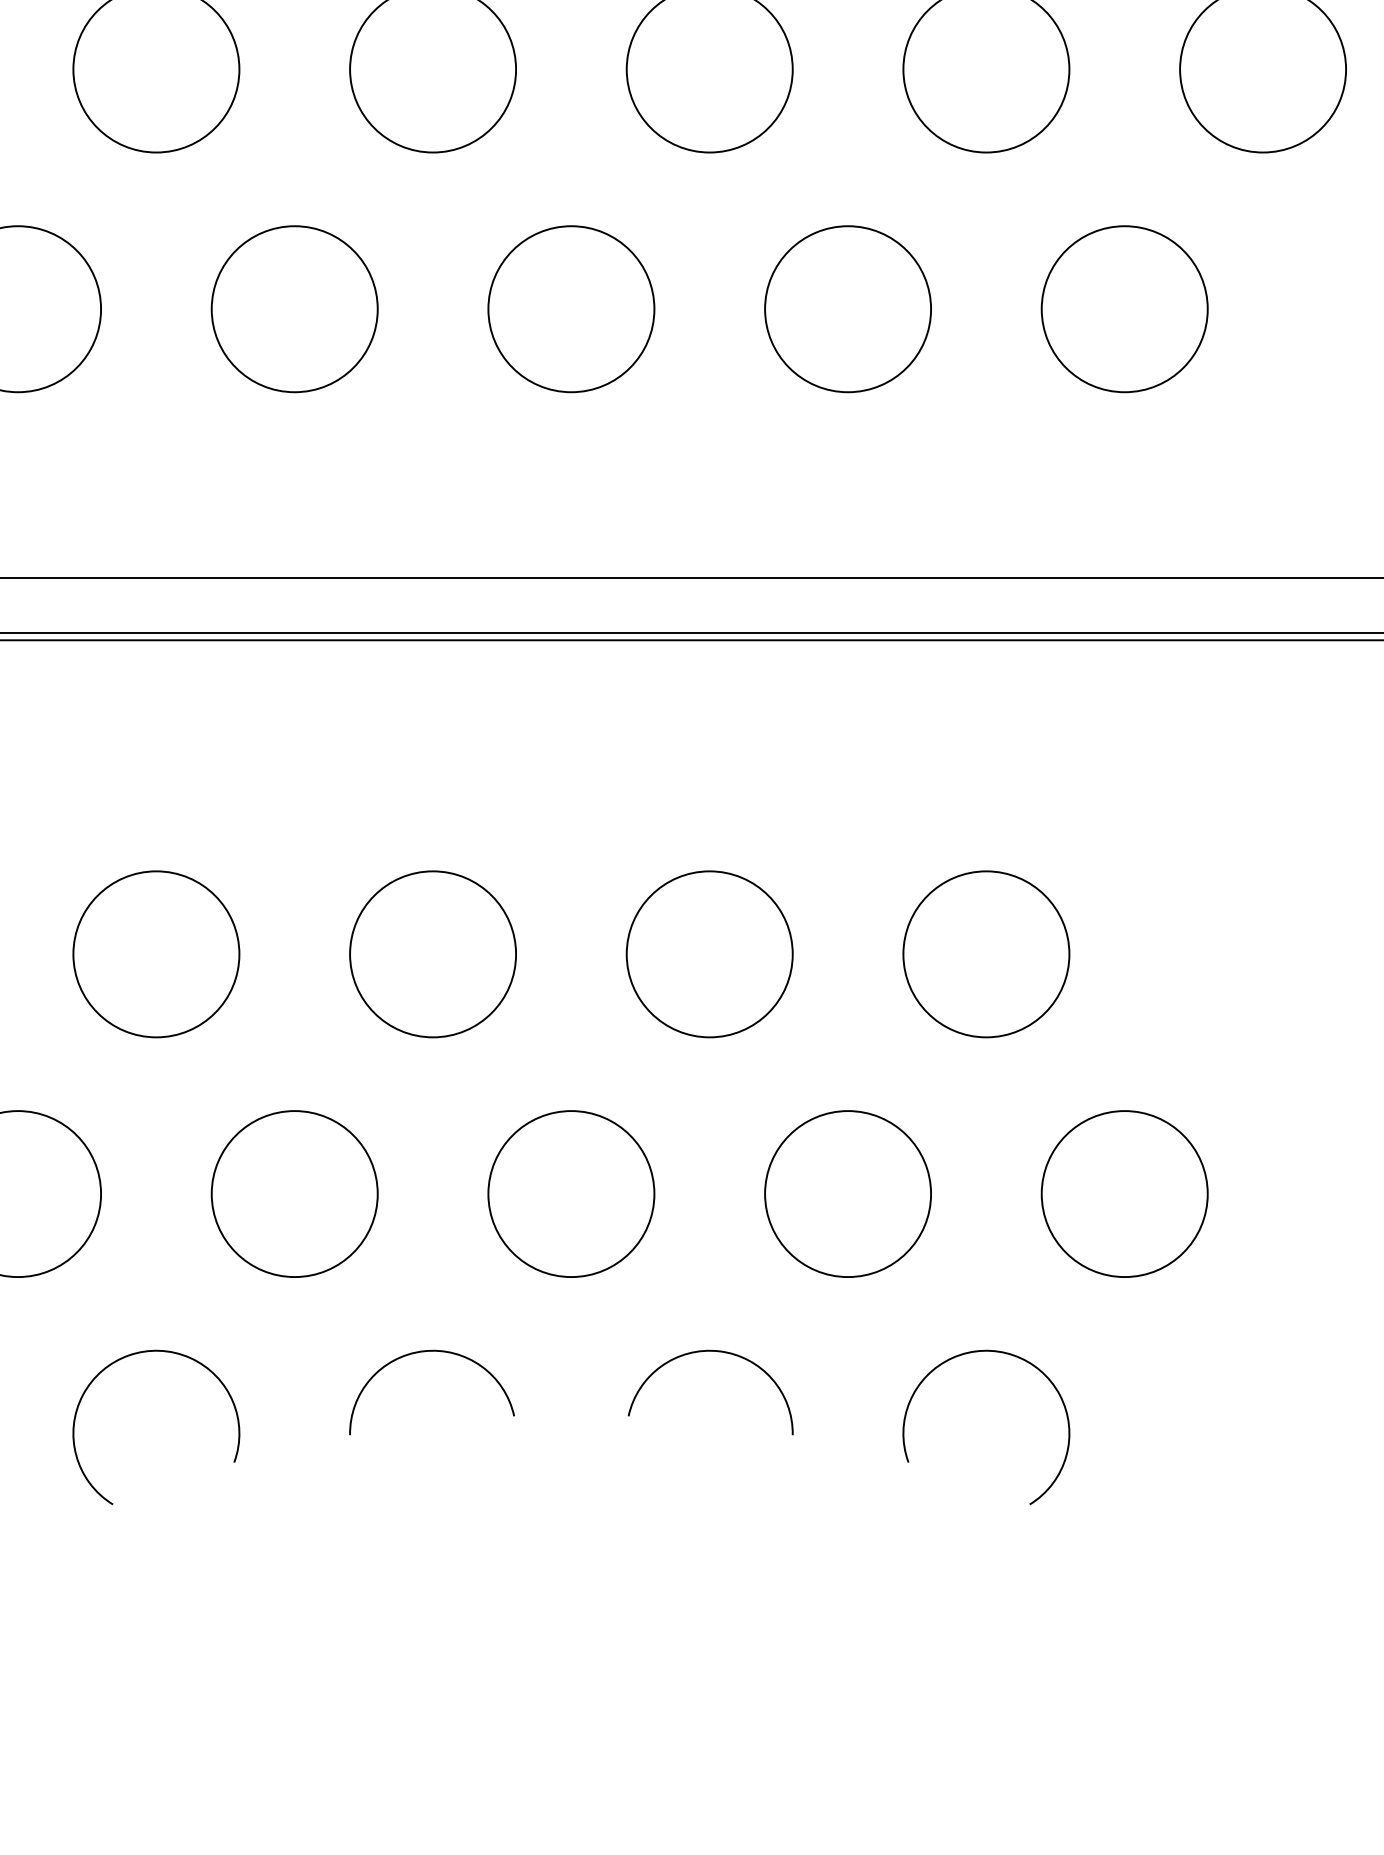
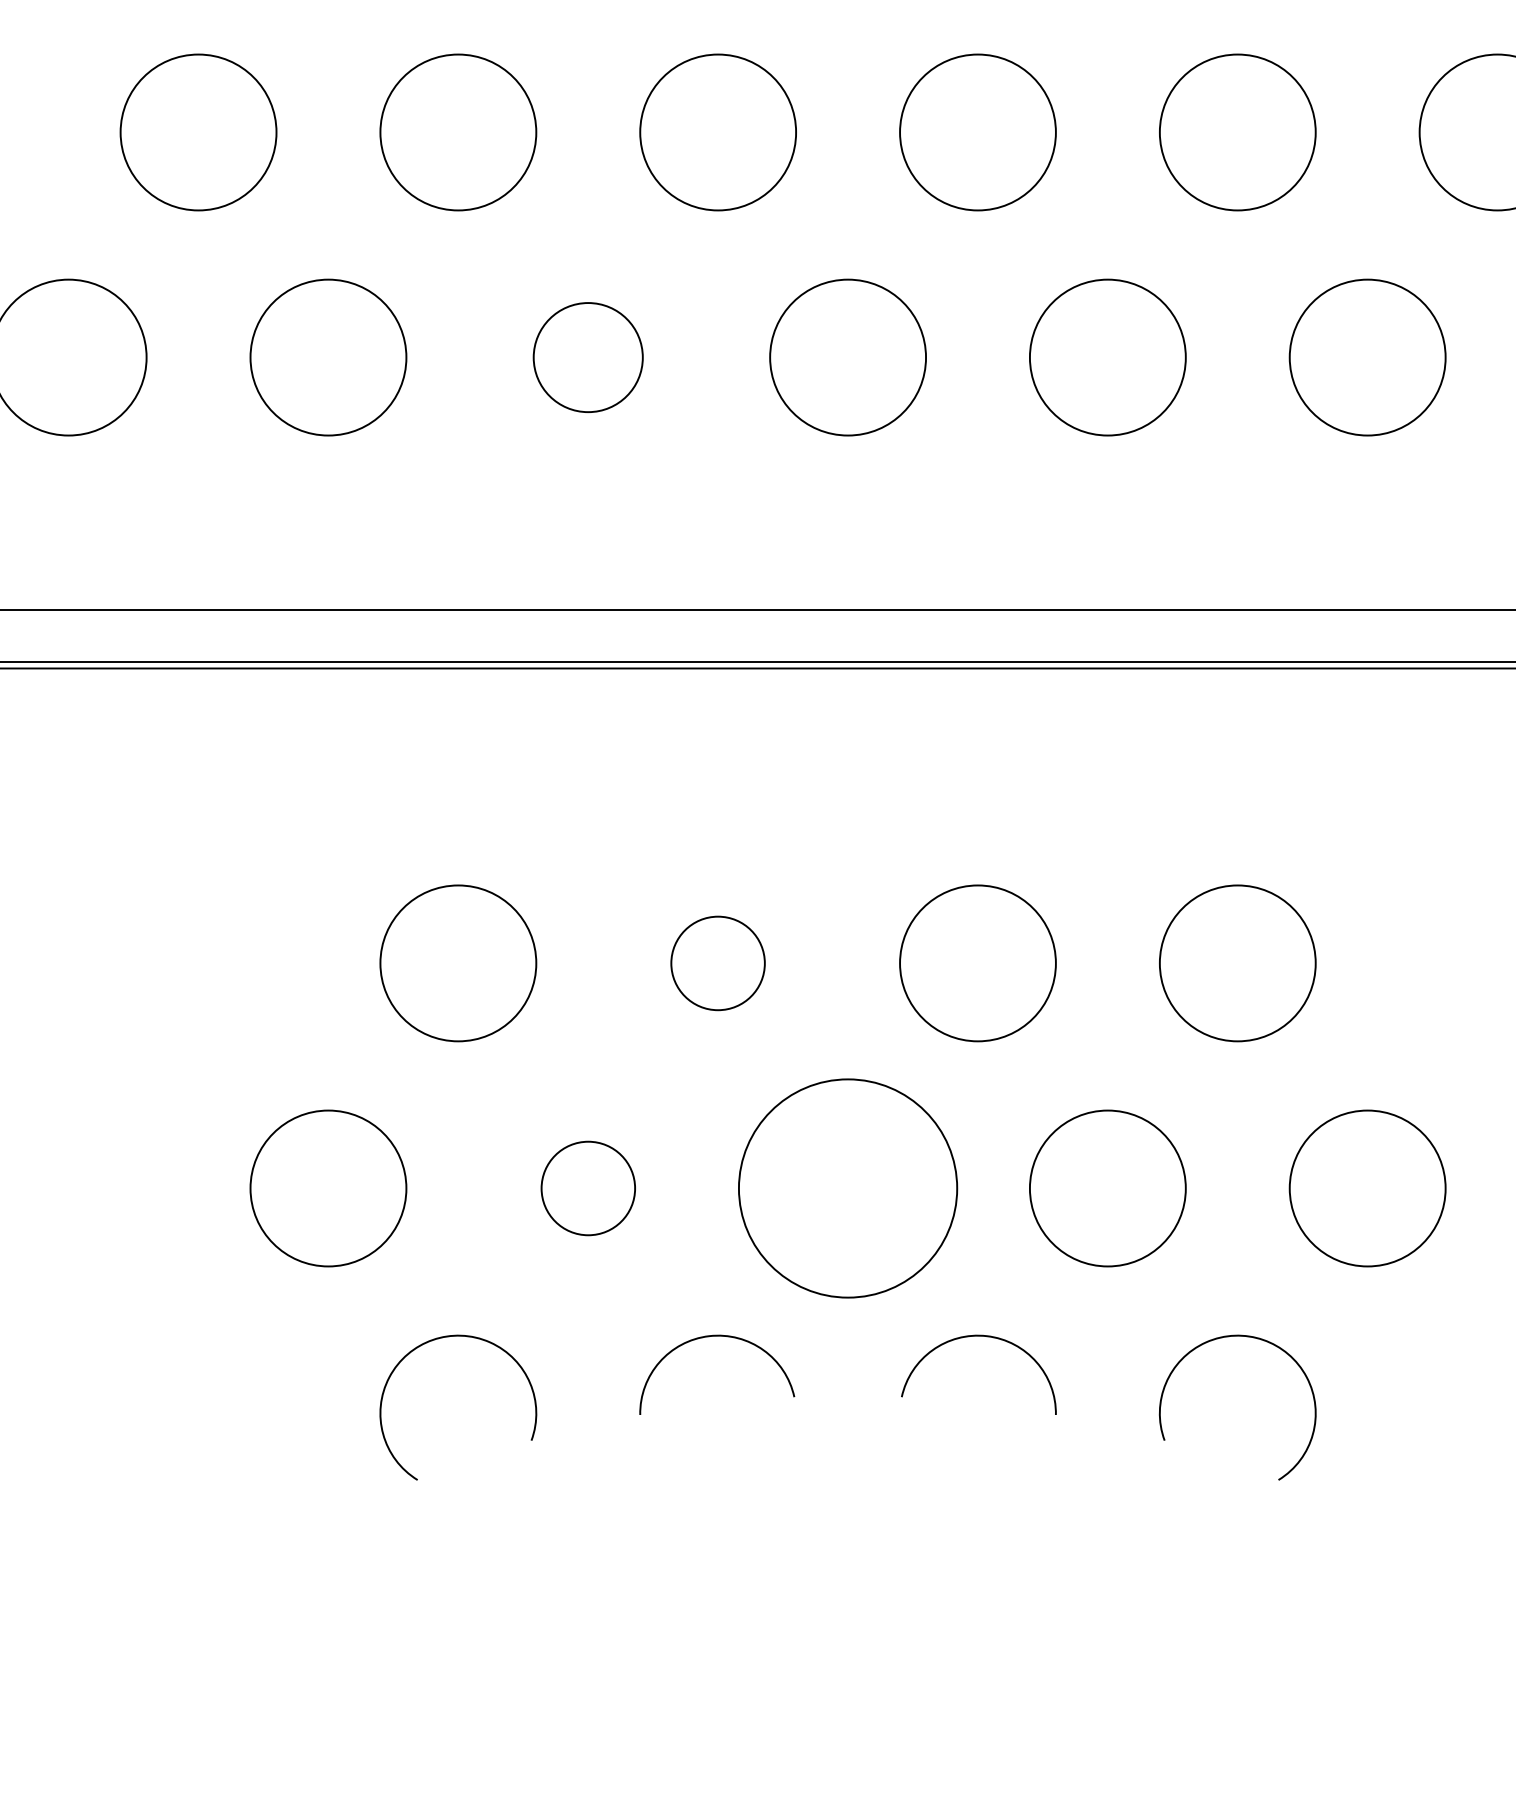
circle: (294, 309) -> (588, 357), size x0.7
circle: (432, 954) -> (717, 963), size x0.6
circle: (294, 1194) -> (588, 1188), size x0.6
circle: (571, 1194) -> (848, 1188), size x1.4

